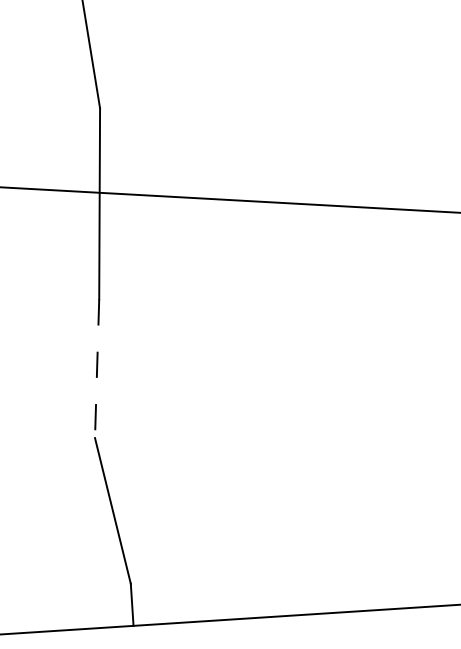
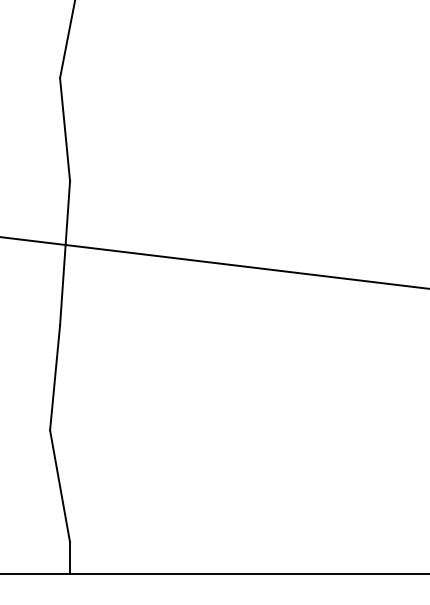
line: (97, 368) -> (55, 377), dashed -> solid

